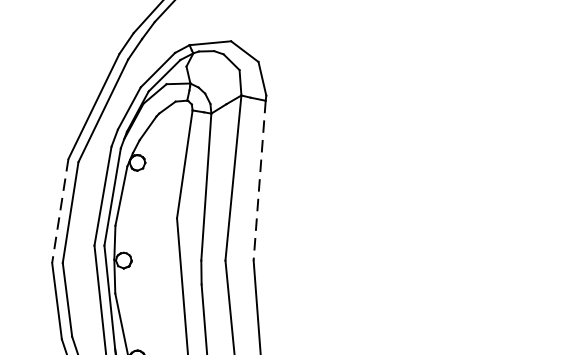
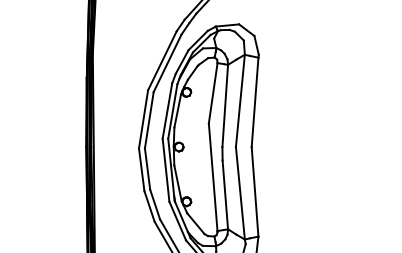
line: (260, 180) -> (255, 102), dashed -> solid
line: (60, 211) -> (143, 119), dashed -> solid

